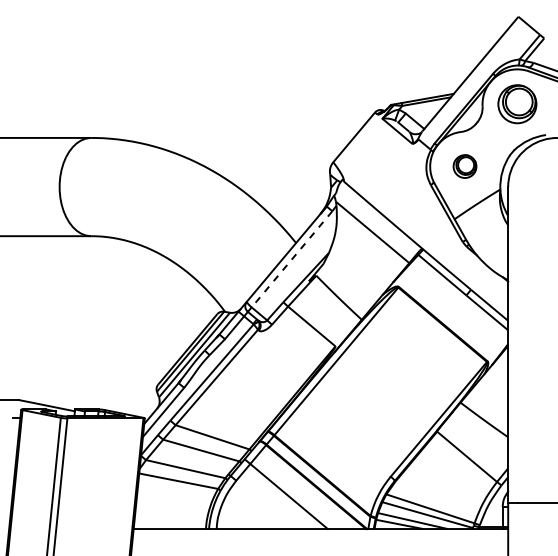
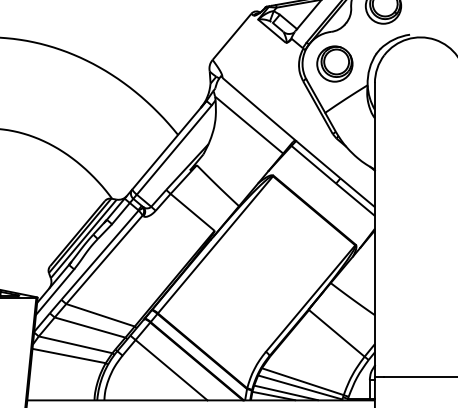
part: (464, 166) -> (334, 63), size x1.67
line: (292, 259) -> (174, 150), dashed -> solid

